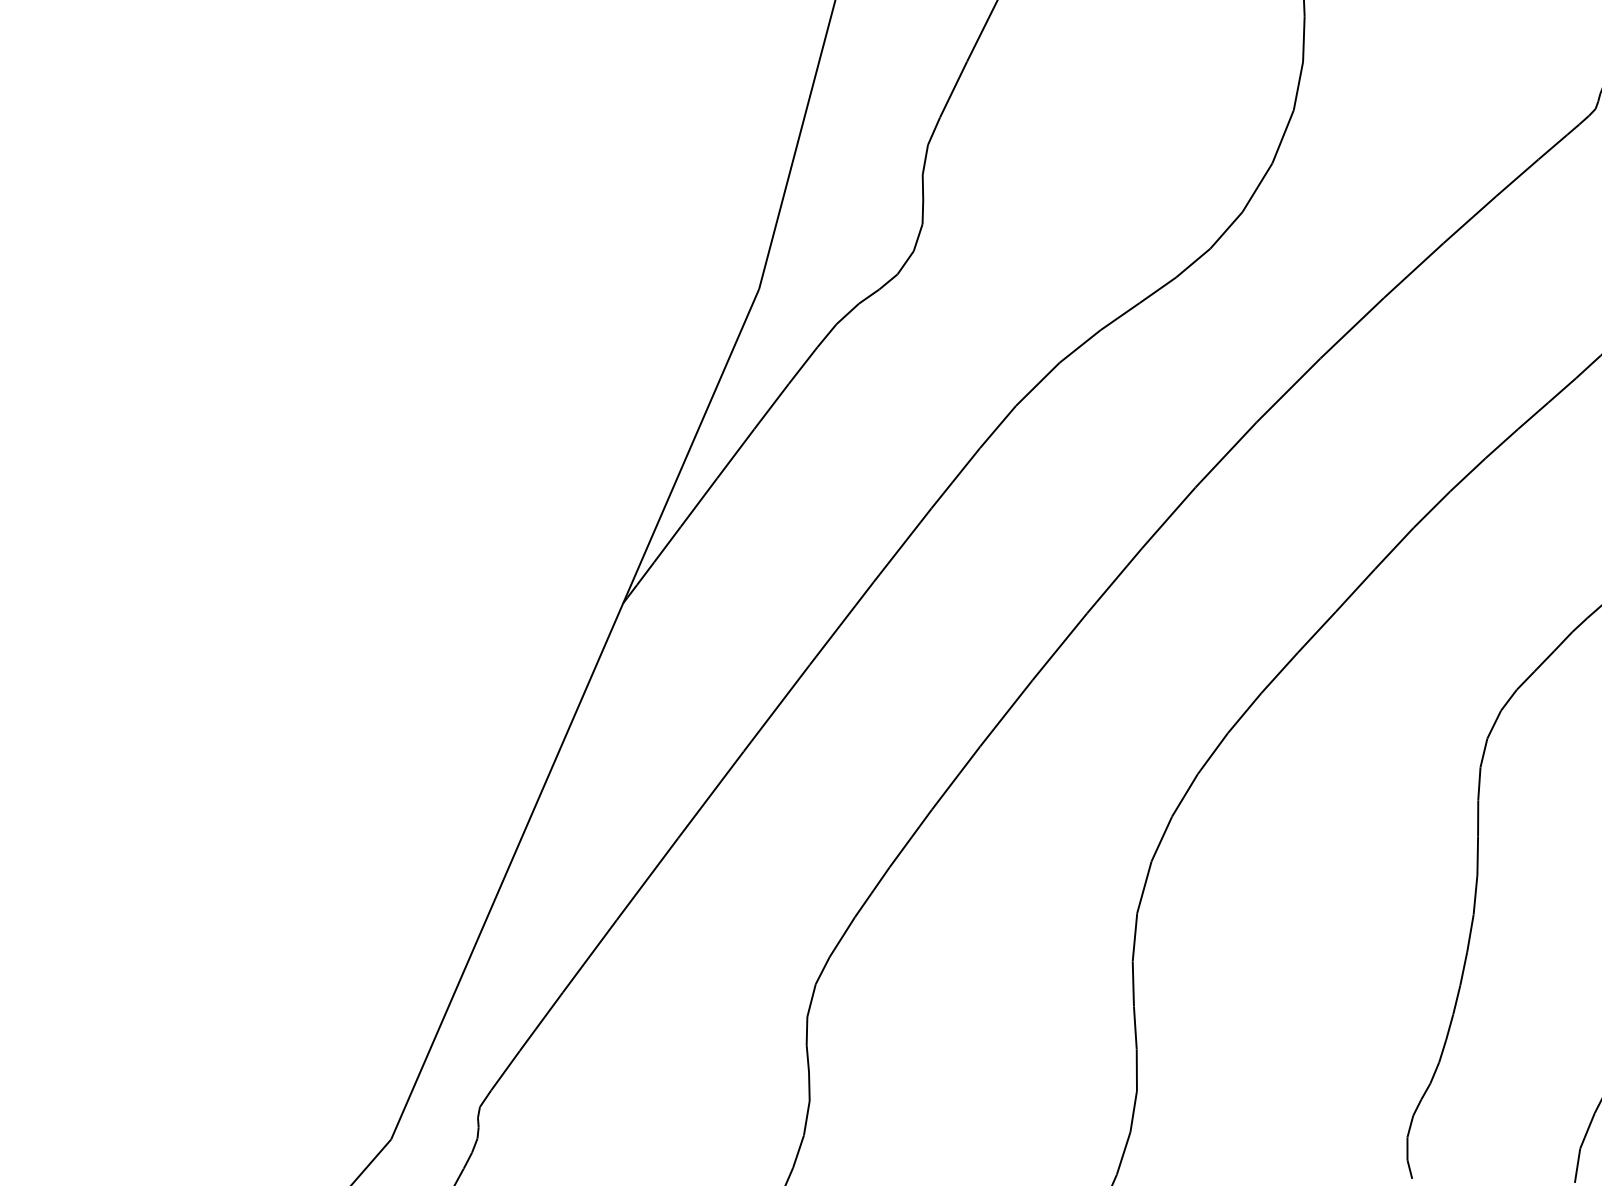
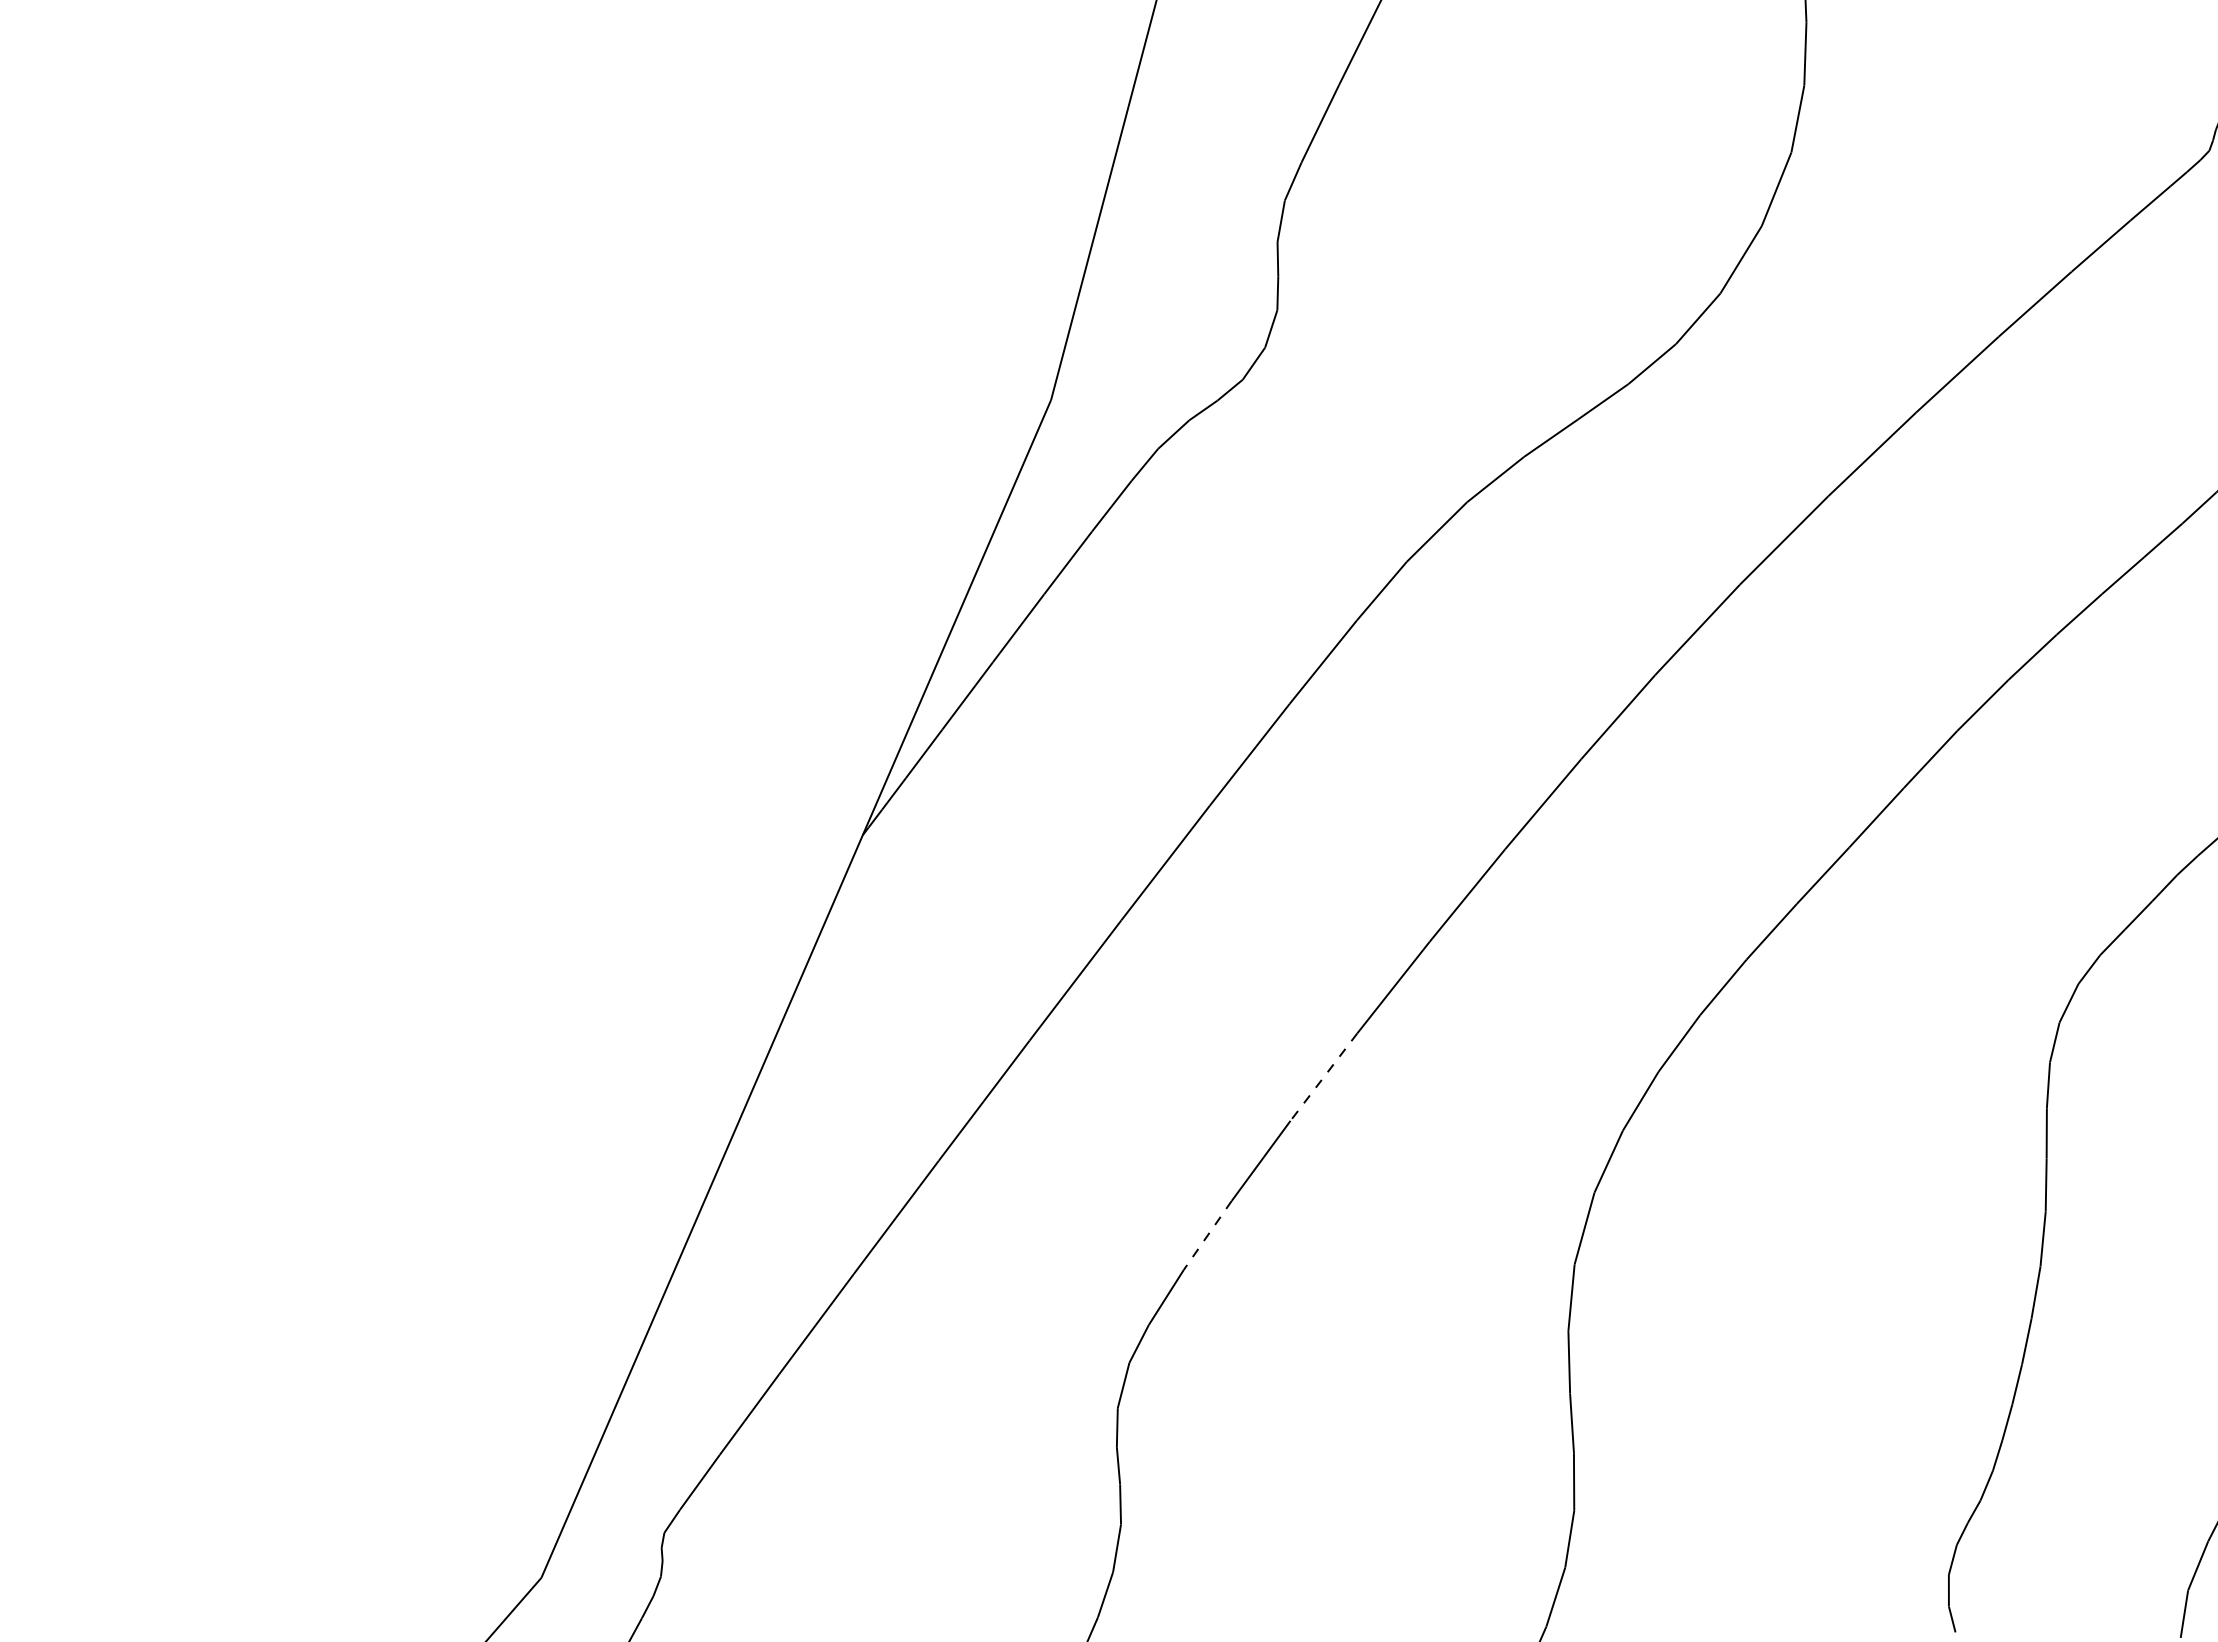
line: (955, 778) -> (1323, 1077), solid -> dashed
line: (872, 892) -> (1207, 1235), solid -> dashed

